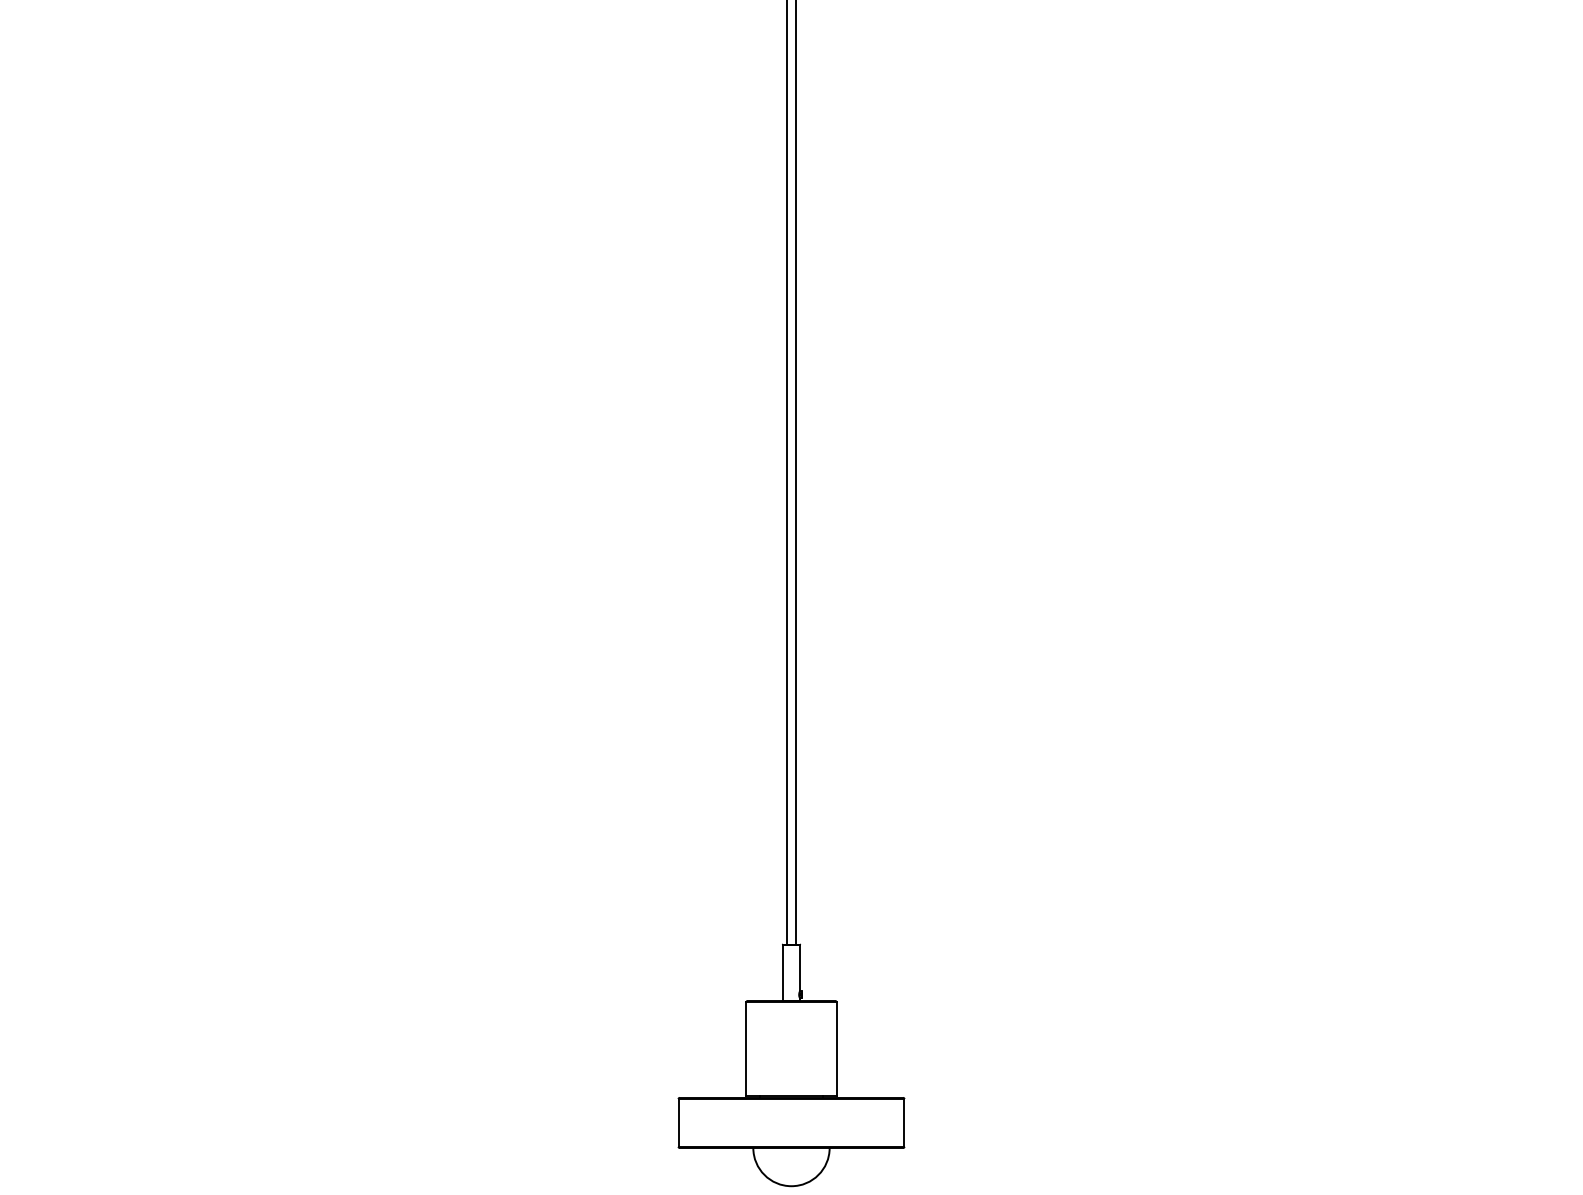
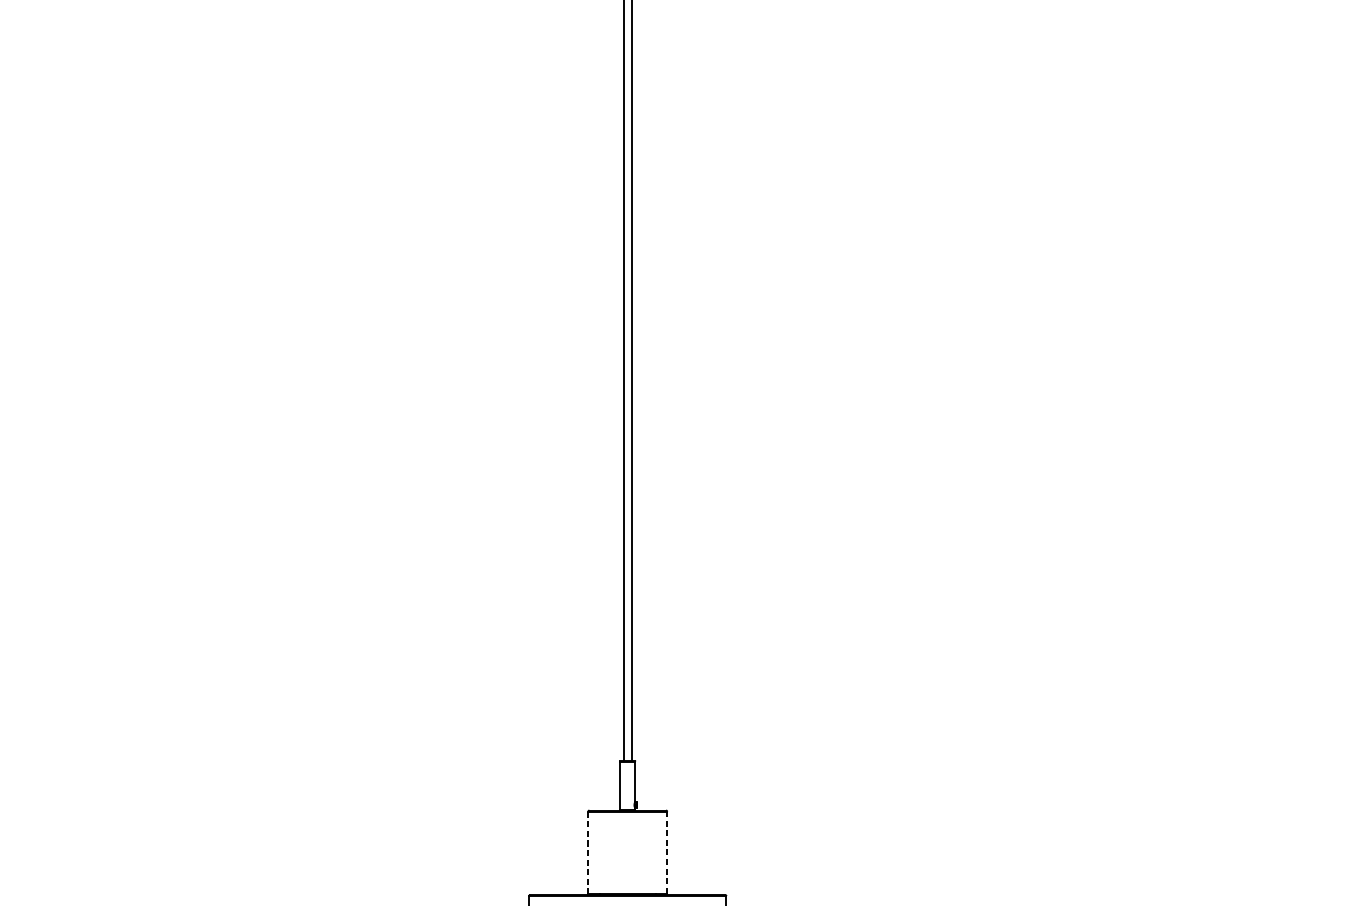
line: (836, 1048) -> (667, 851), solid -> dashed
line: (746, 1049) -> (588, 852), solid -> dashed

